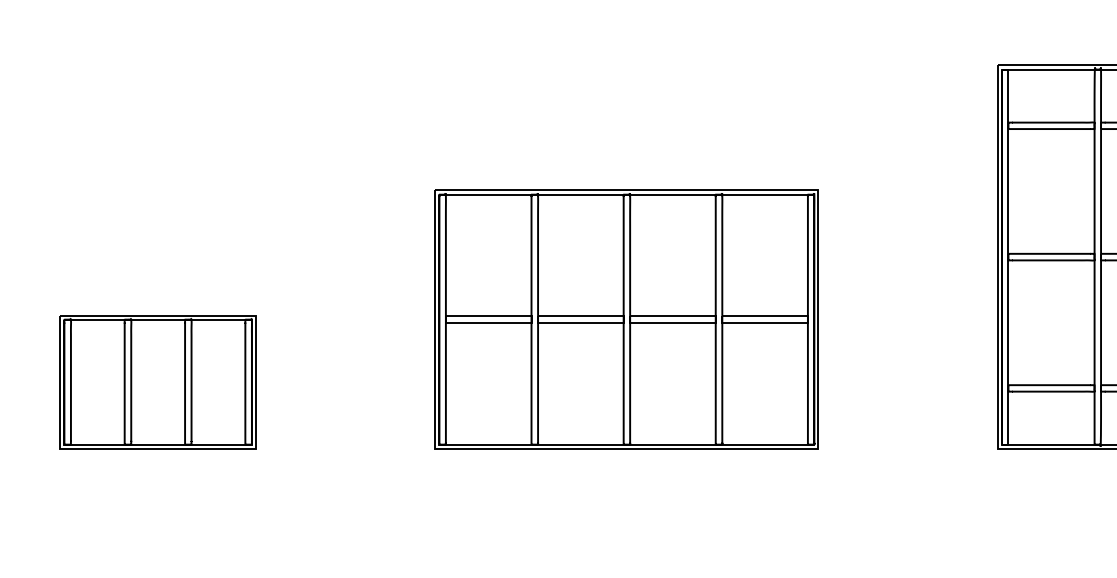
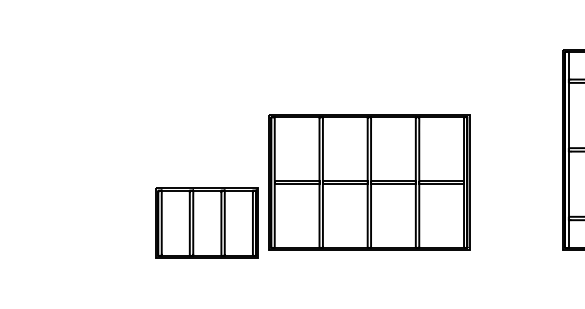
part: (156, 380) -> (206, 222), moved

